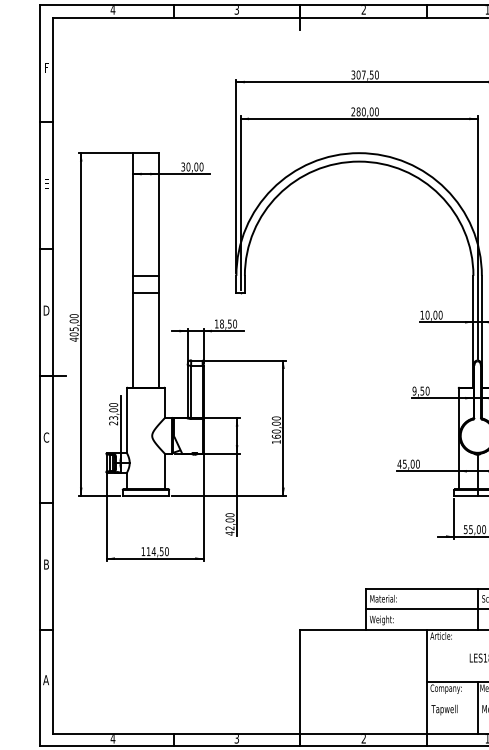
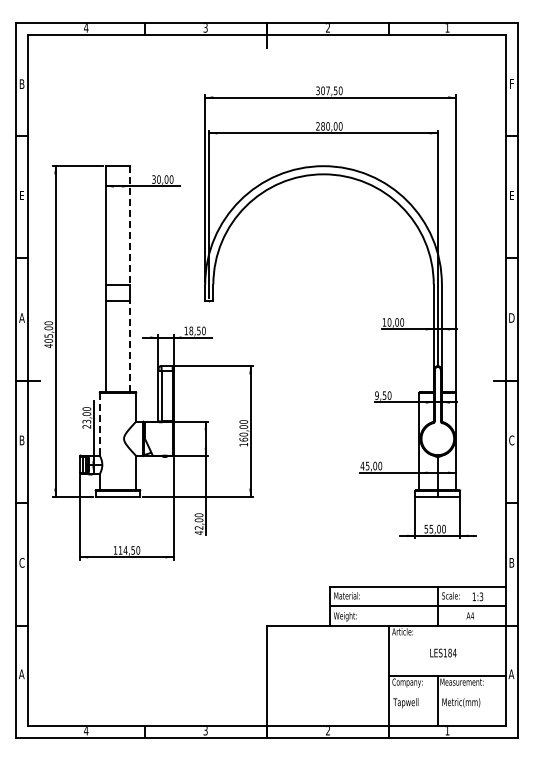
text: (45, 67) -> (21, 83), F -> B
line: (158, 214) -> (130, 225), solid -> dashed
text: (45, 310) -> (21, 317), D -> A
line: (158, 340) -> (130, 346), solid -> dashed
line: (126, 421) -> (99, 424), solid -> dashed
text: (45, 437) -> (21, 440), C -> B
text: (45, 564) -> (21, 562), B -> C

